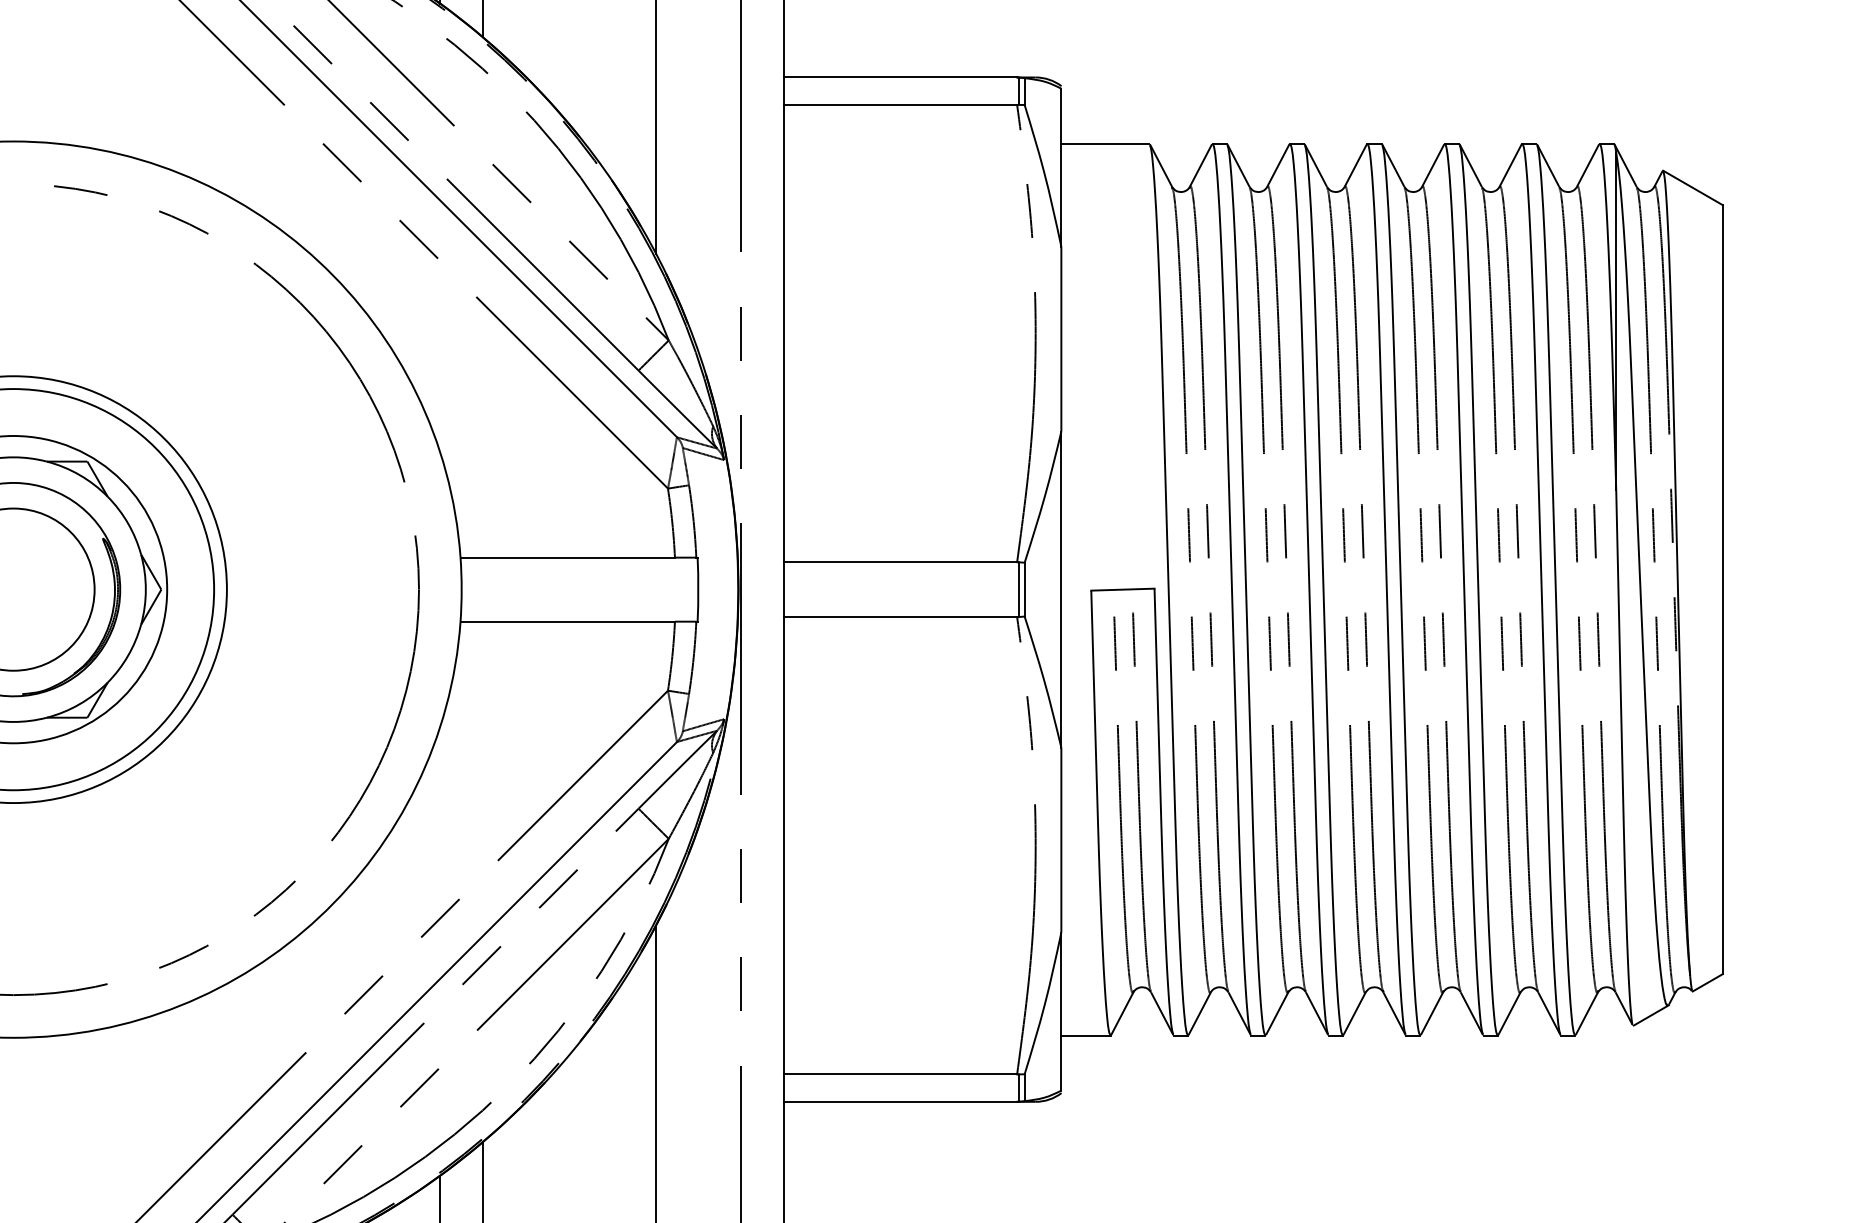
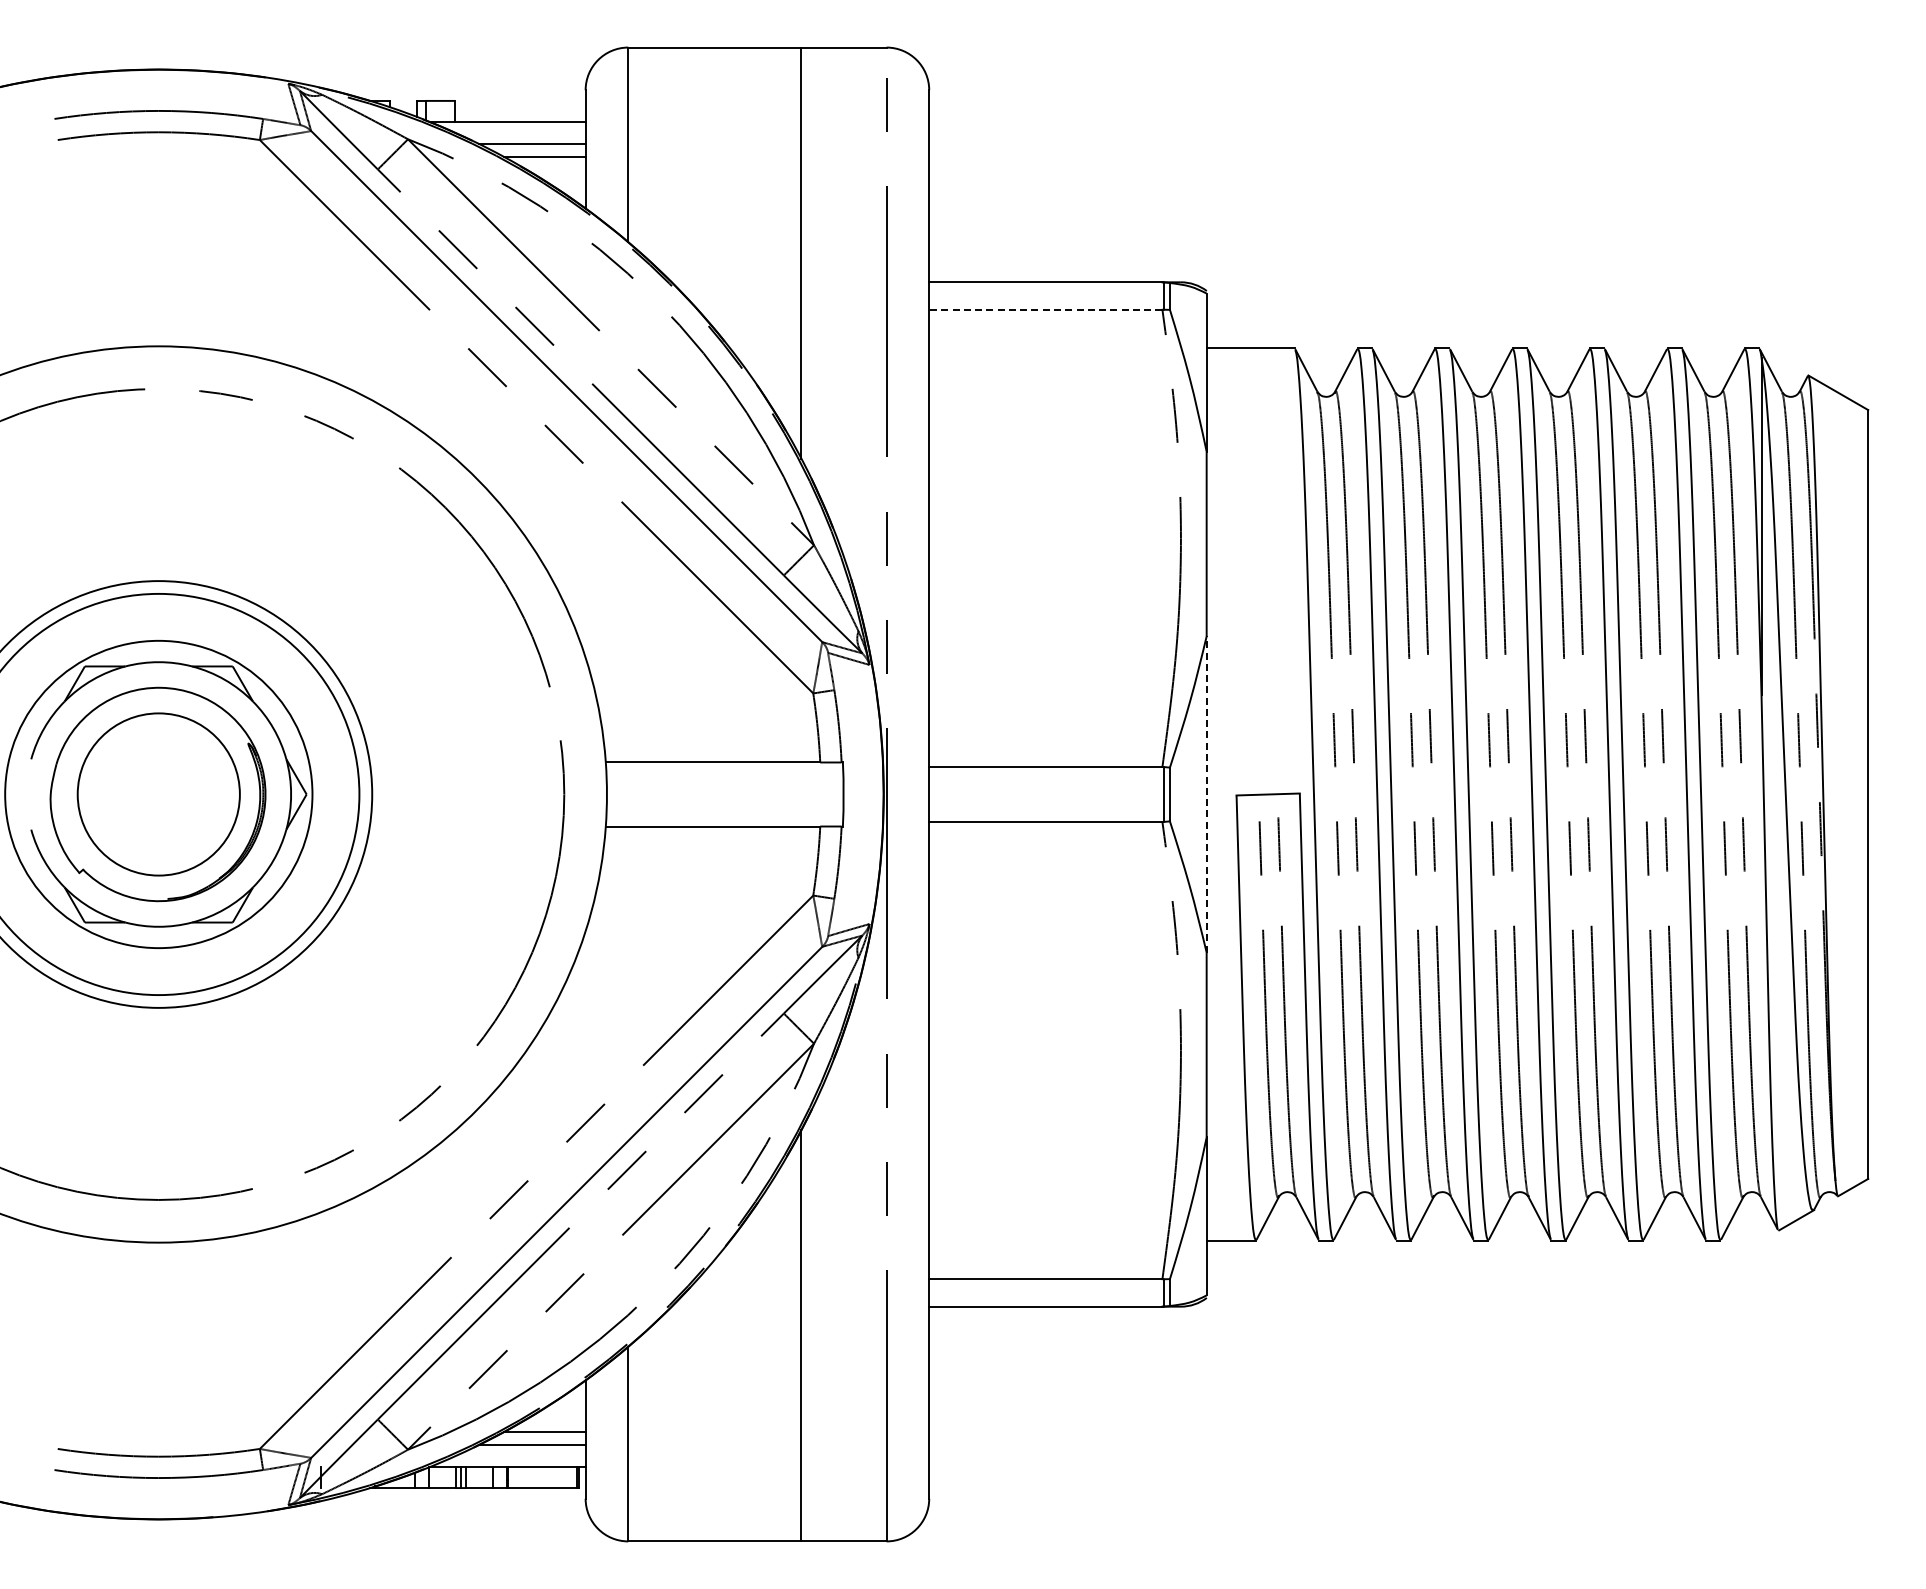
line: (900, 104) -> (1045, 309), solid -> dashed
line: (1061, 589) -> (1206, 794), solid -> dashed

